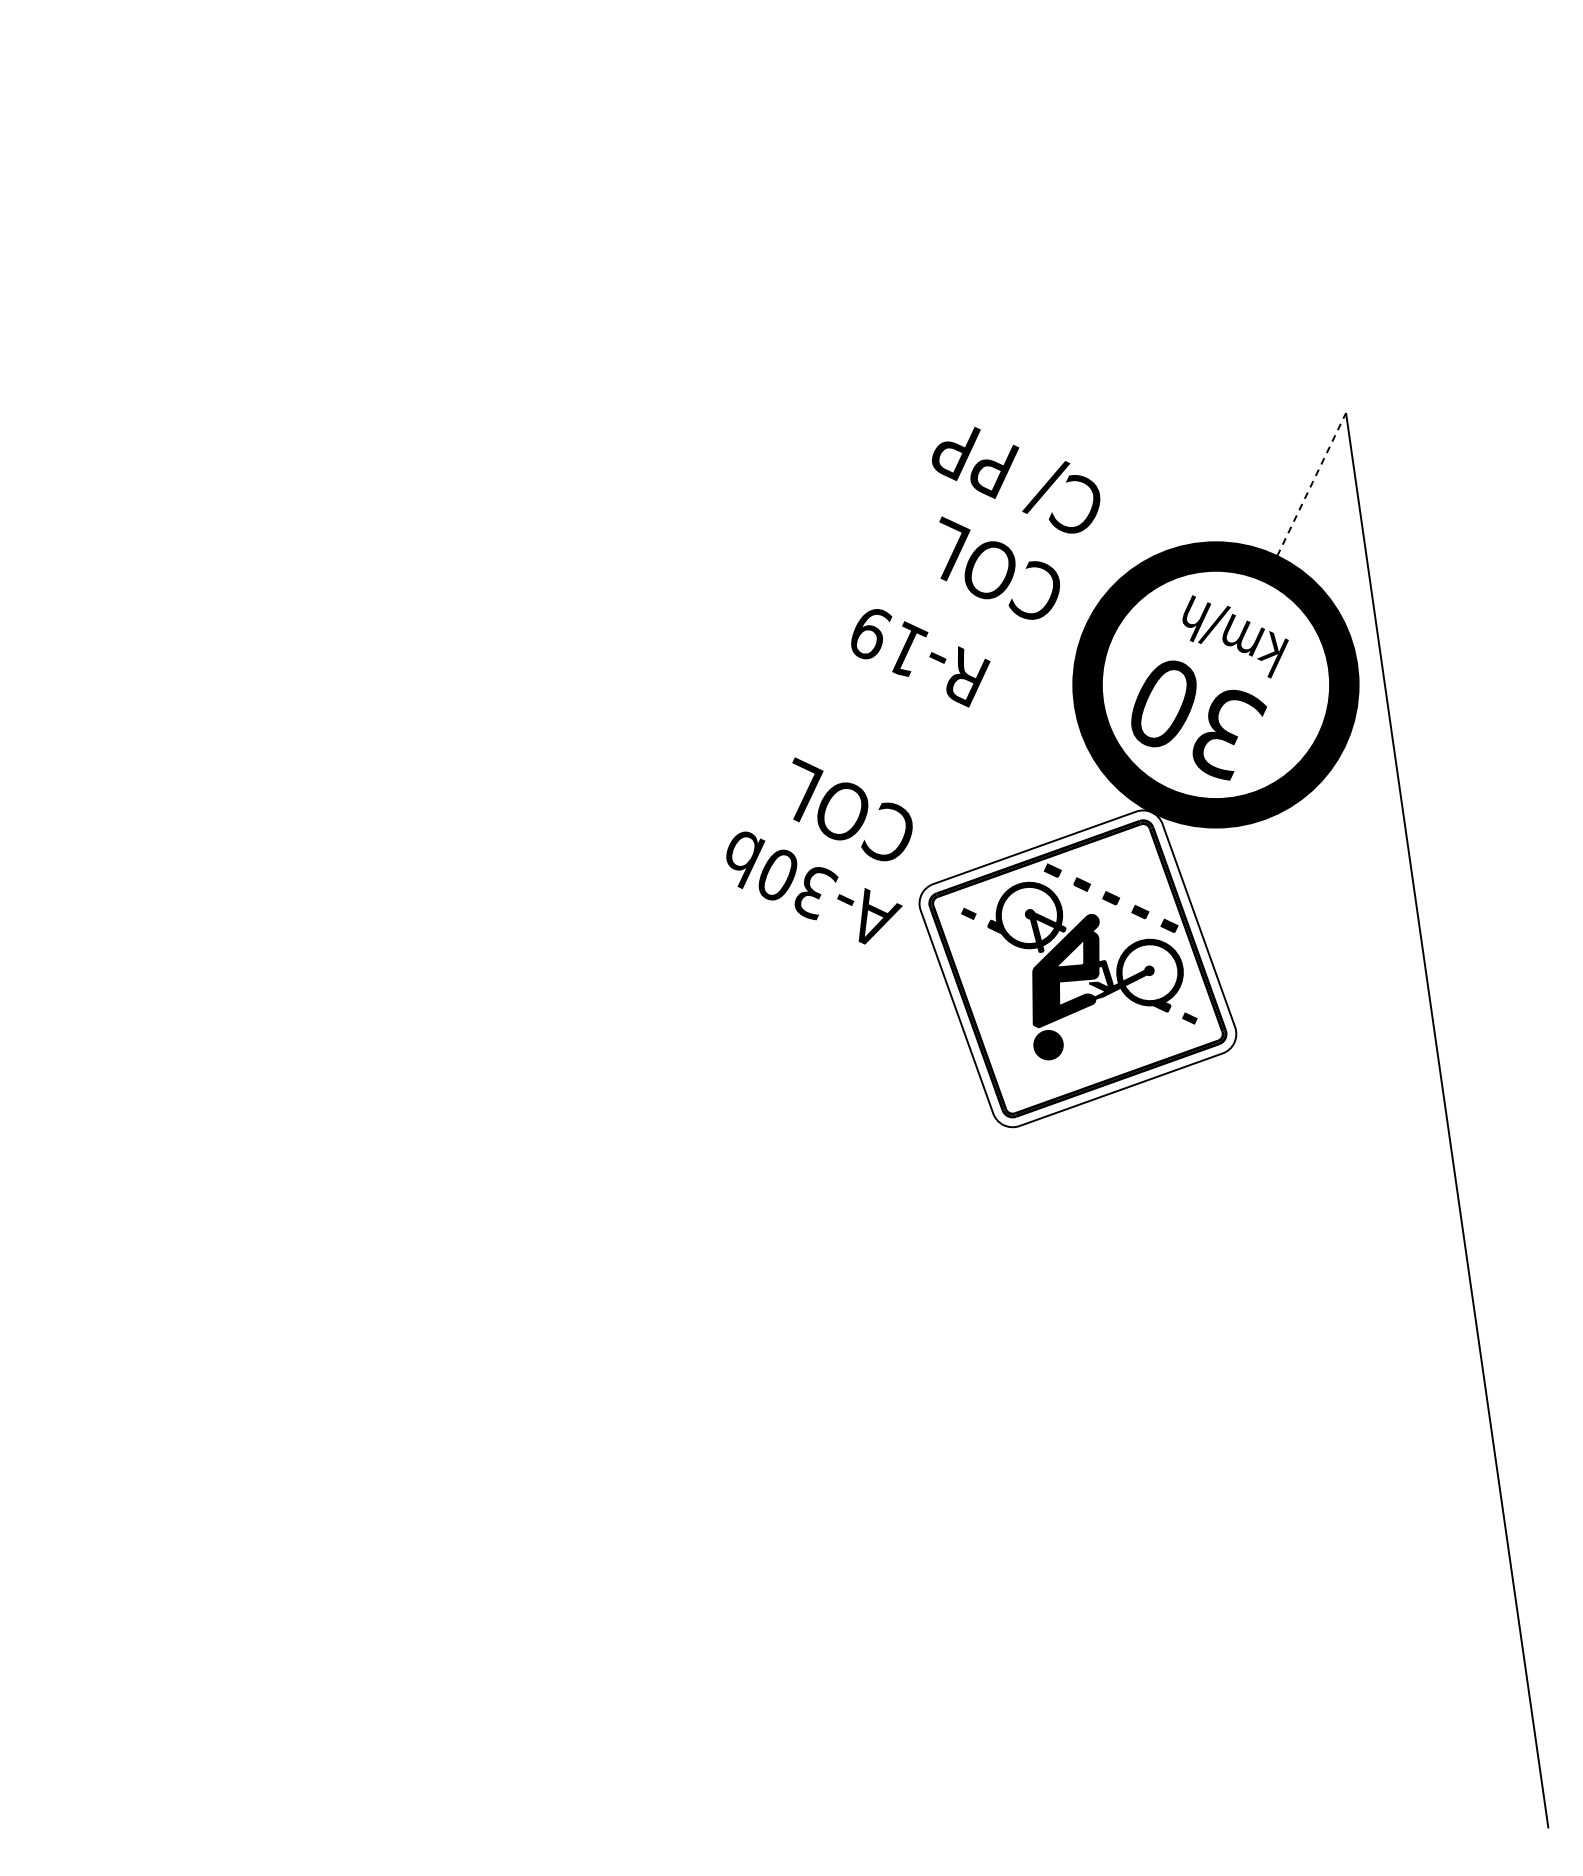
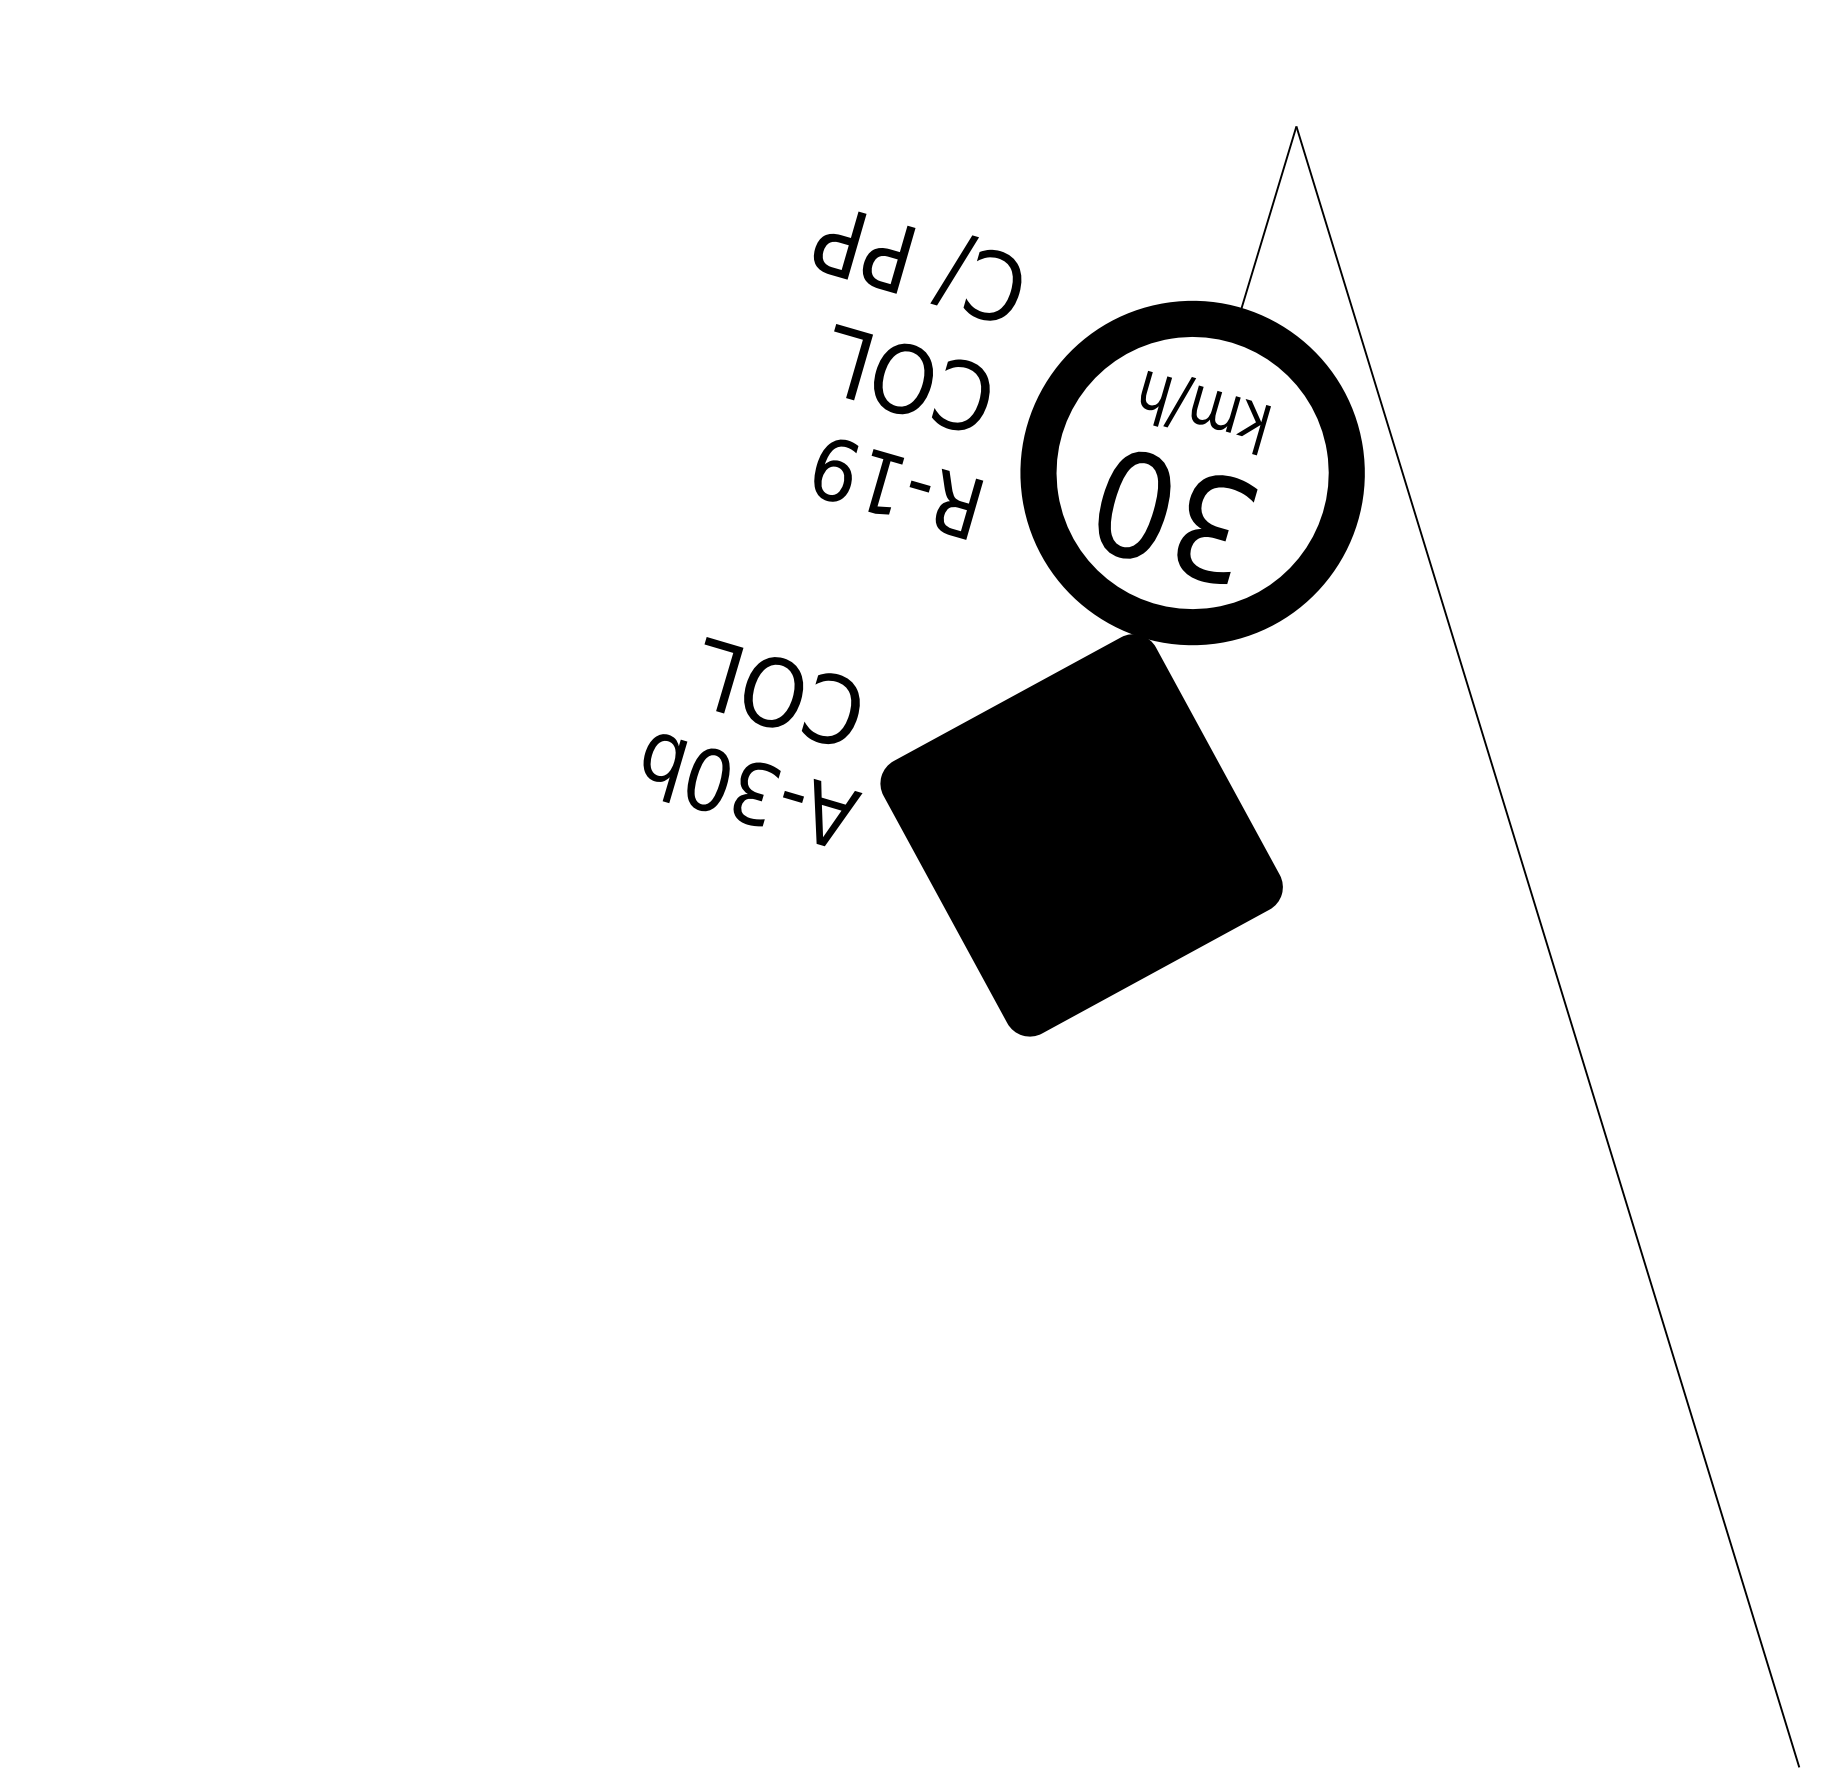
line: (1311, 484) -> (1268, 217), dashed -> solid
text: (920, 658) -> (899, 490), moved
fill: (1077, 968) -> (1081, 835), added

